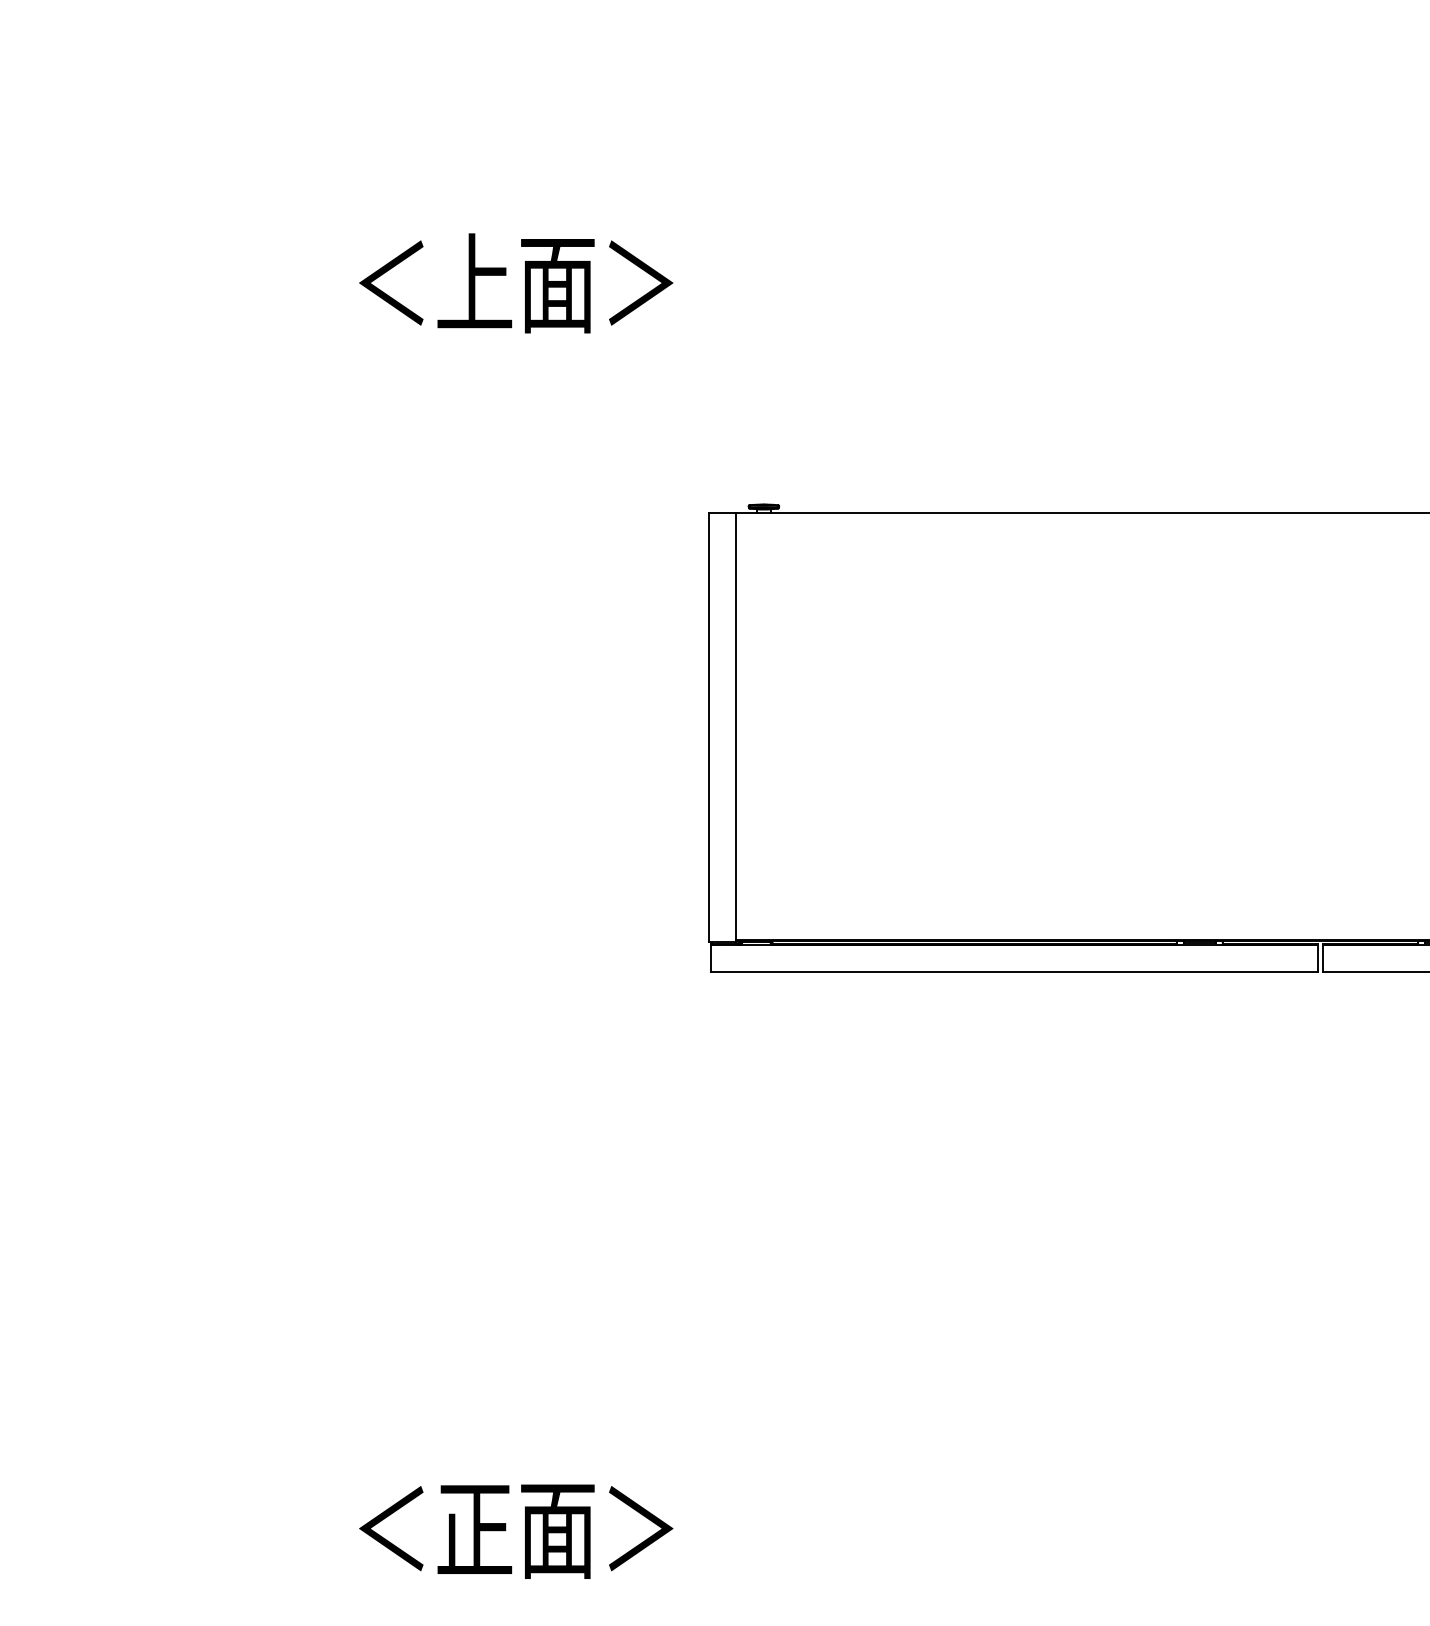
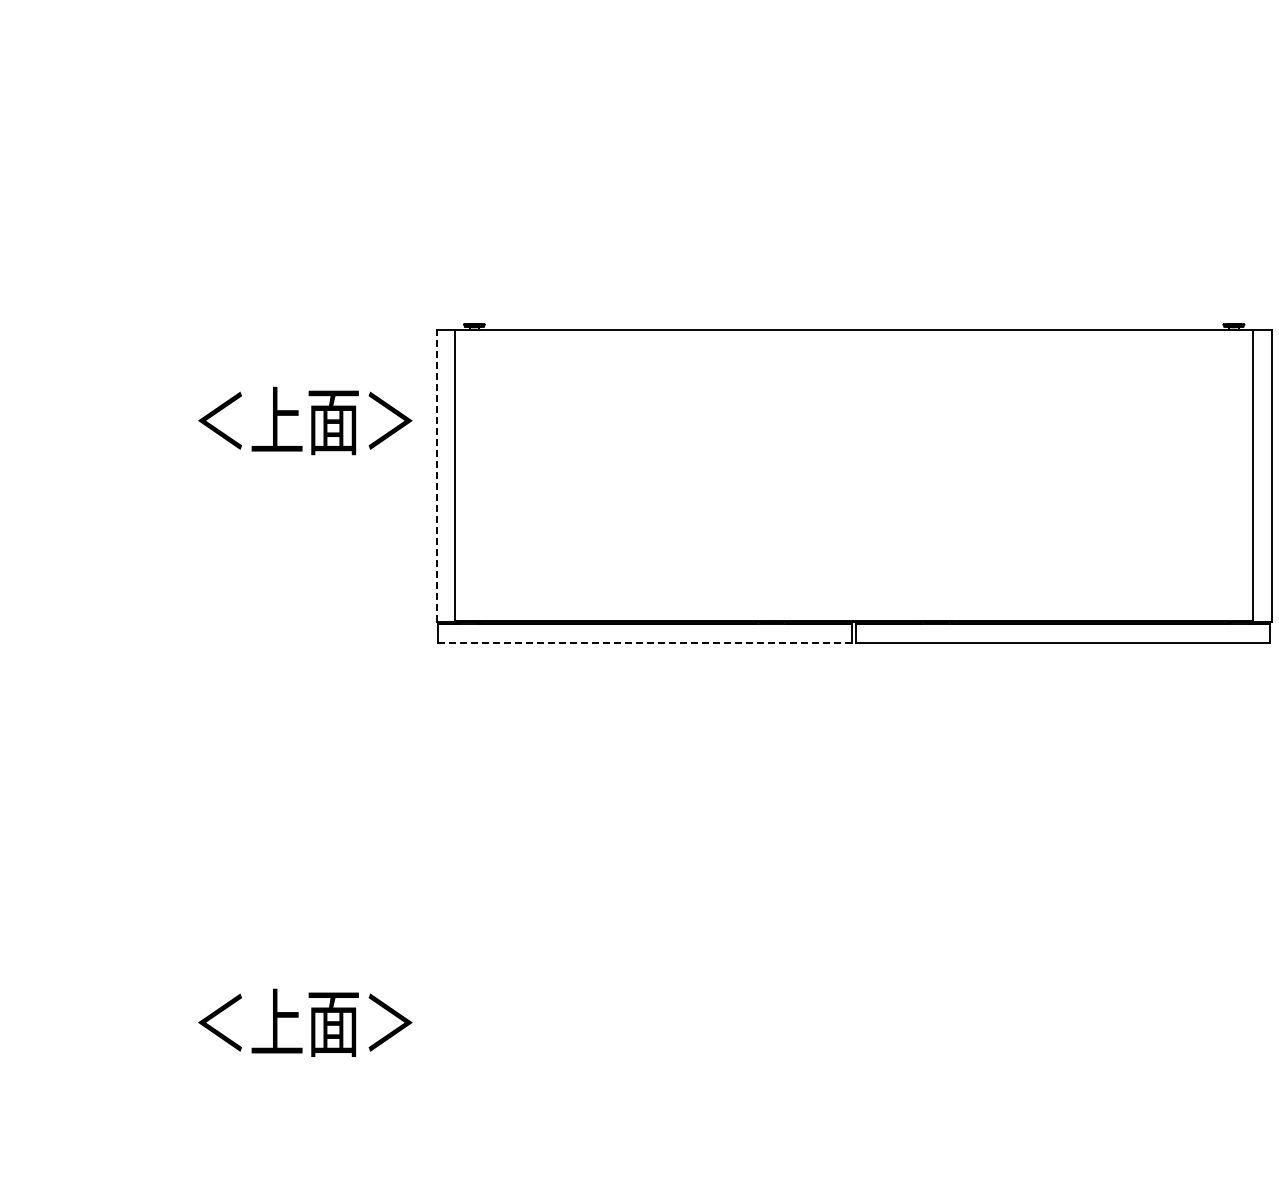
text: (516, 282) -> (305, 420), moved
line: (708, 726) -> (436, 475), solid -> dashed
line: (1014, 972) -> (645, 643), solid -> dashed
text: (473, 1525) -> (276, 1020), ＜正面＞ -> ＜上面＞

